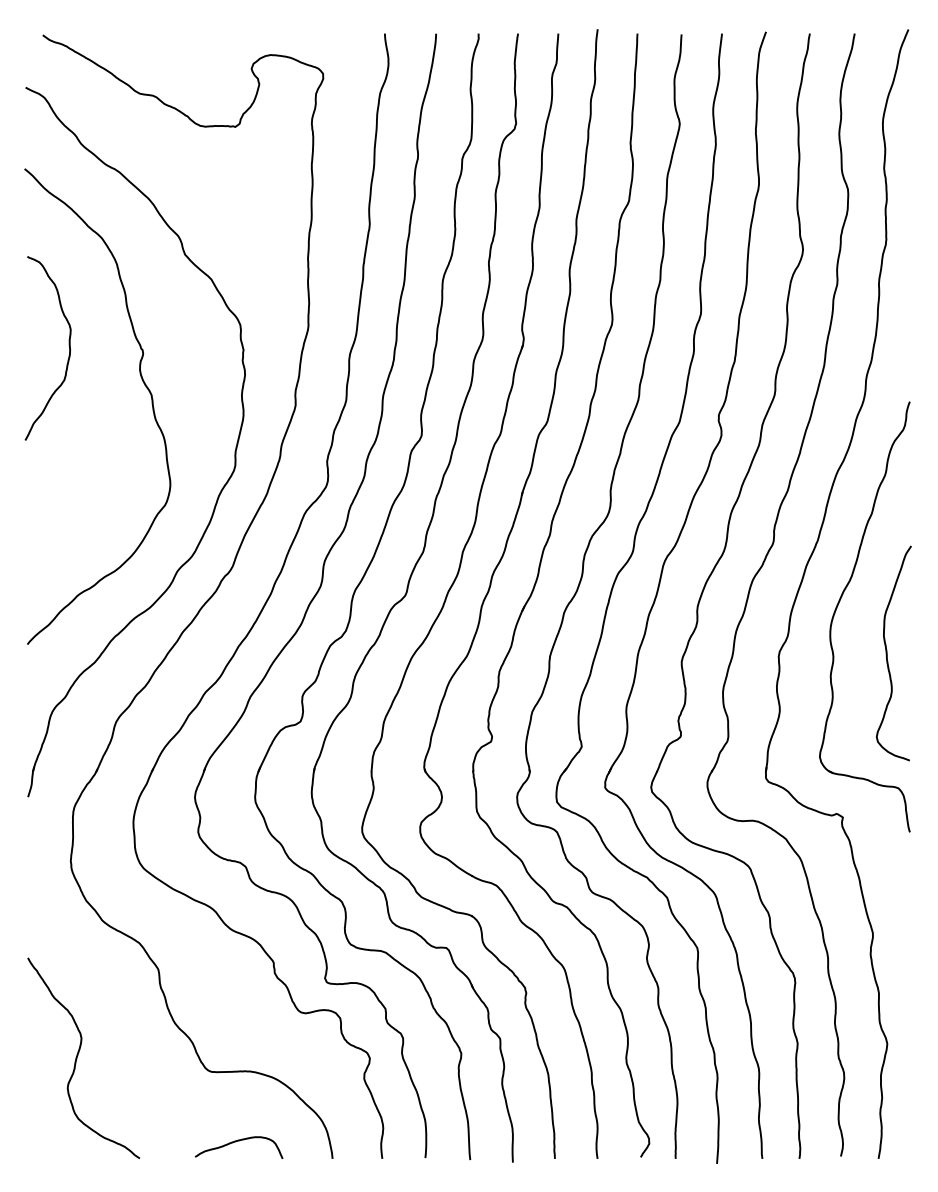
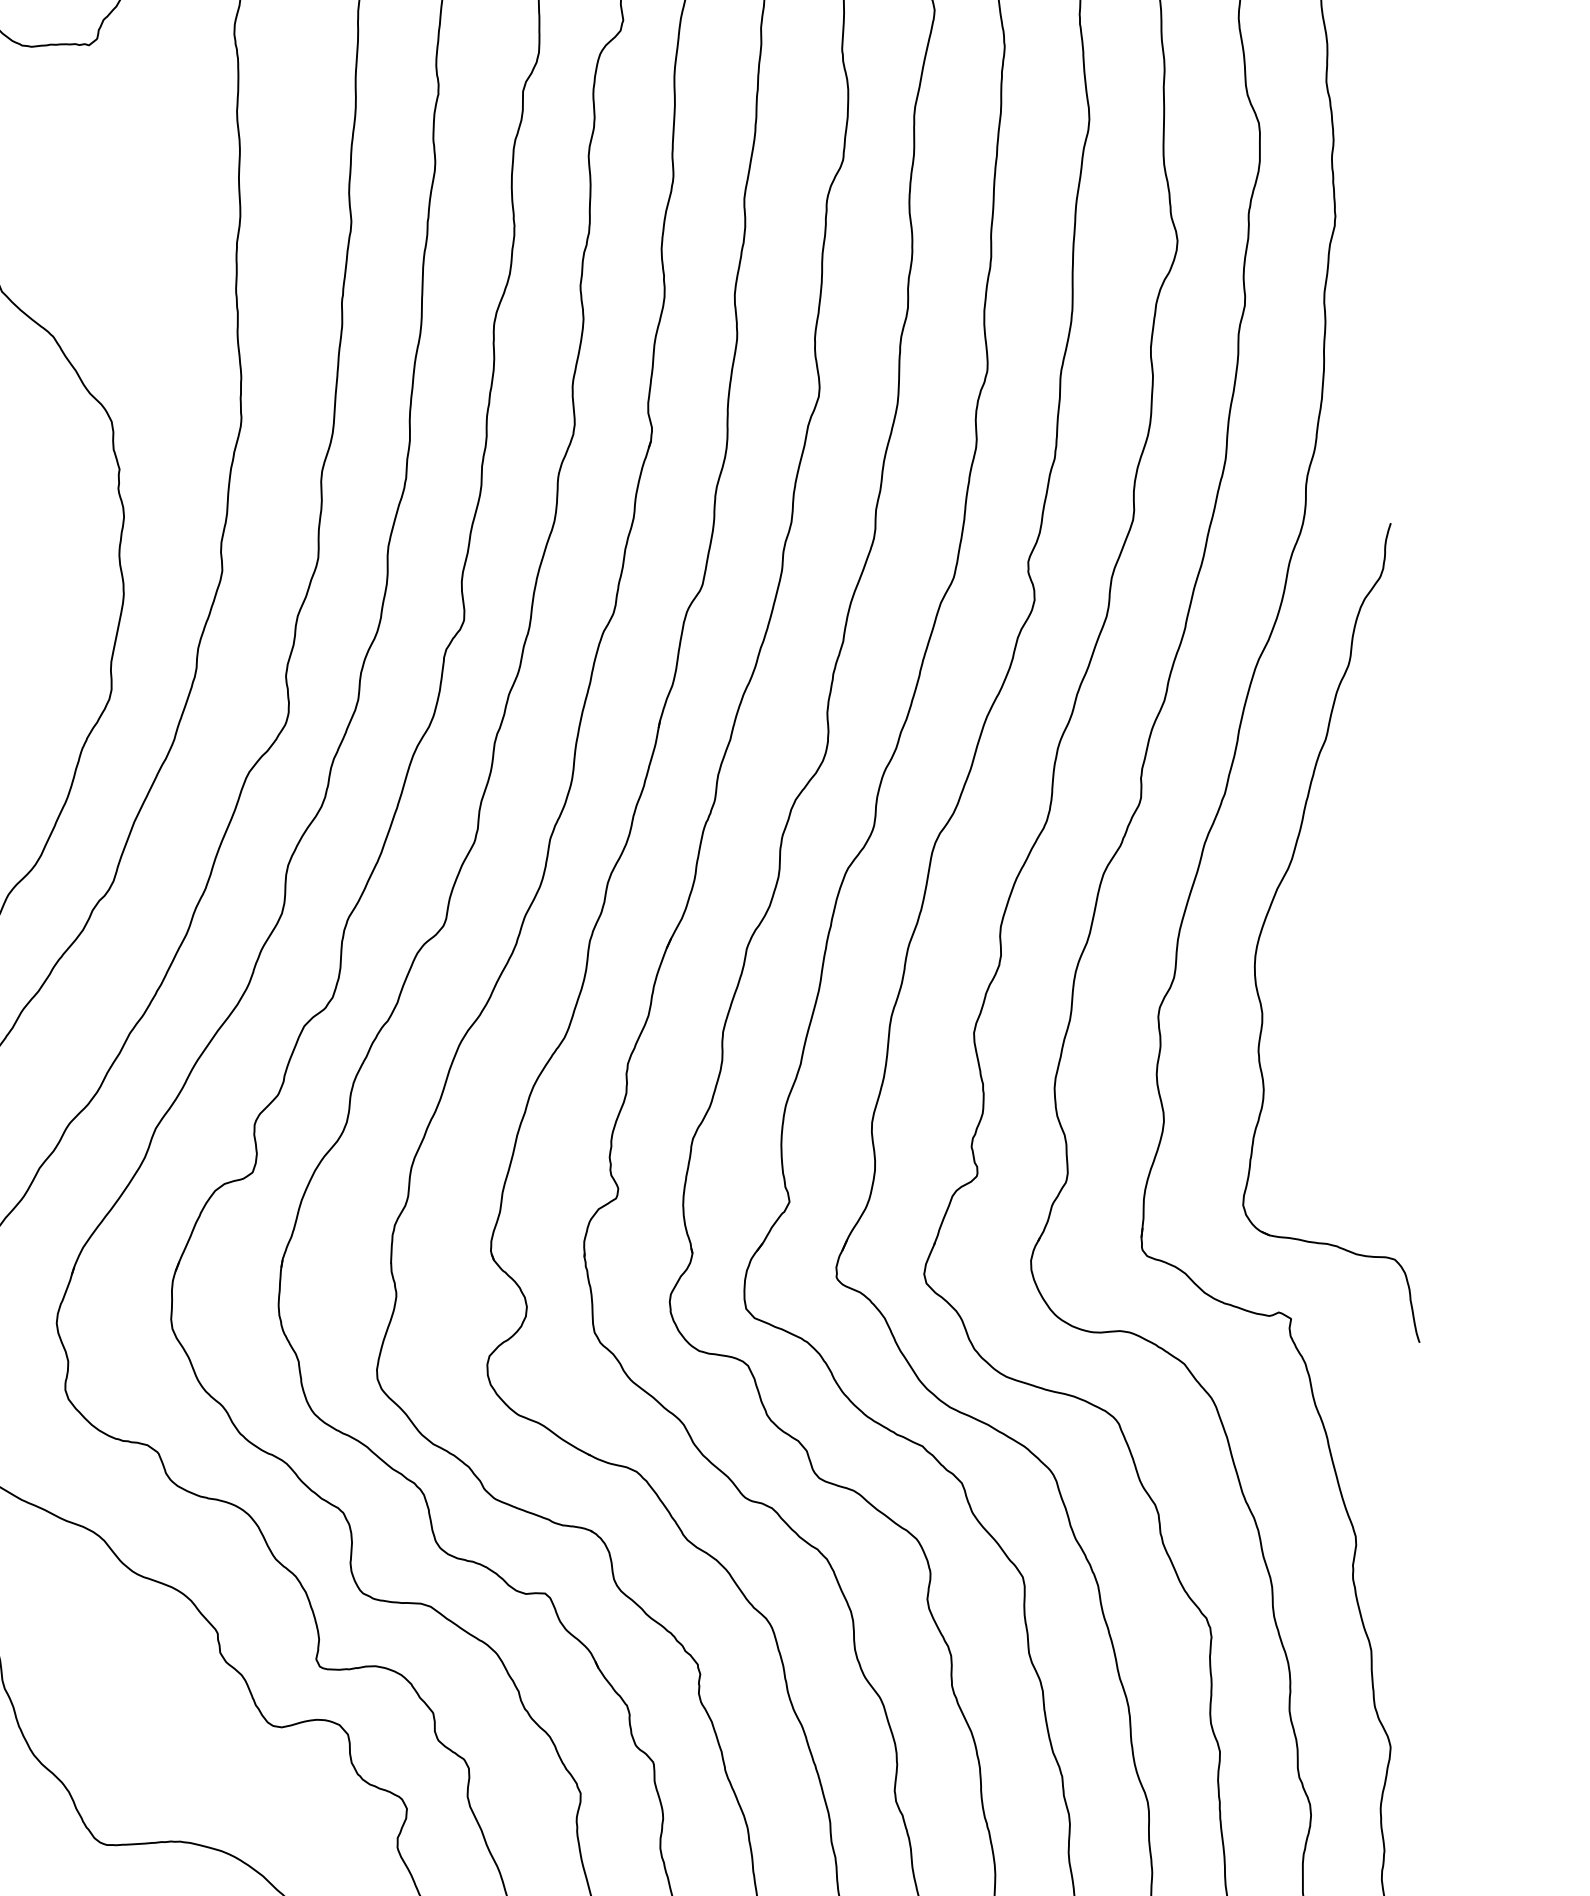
curve: (887, 653) -> (1365, 1003), removed

